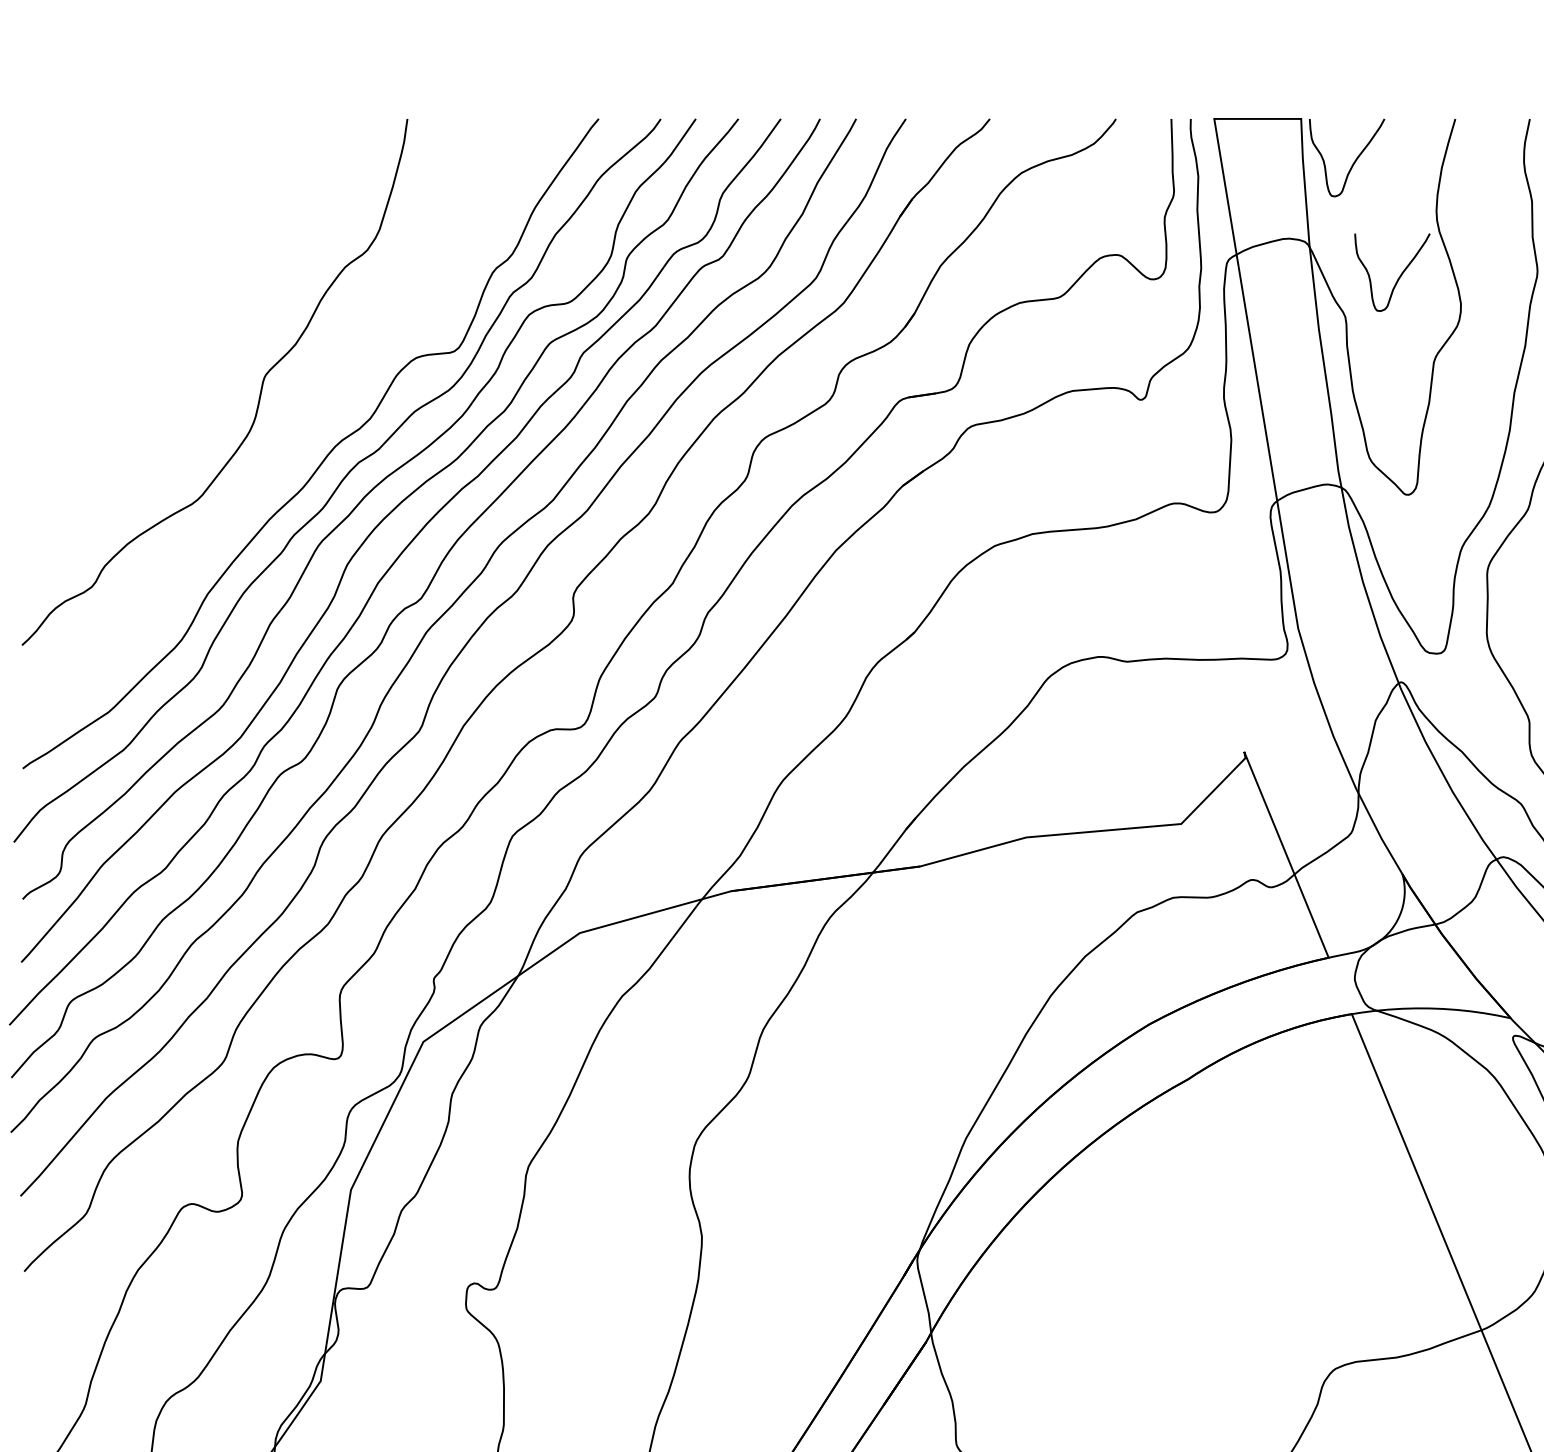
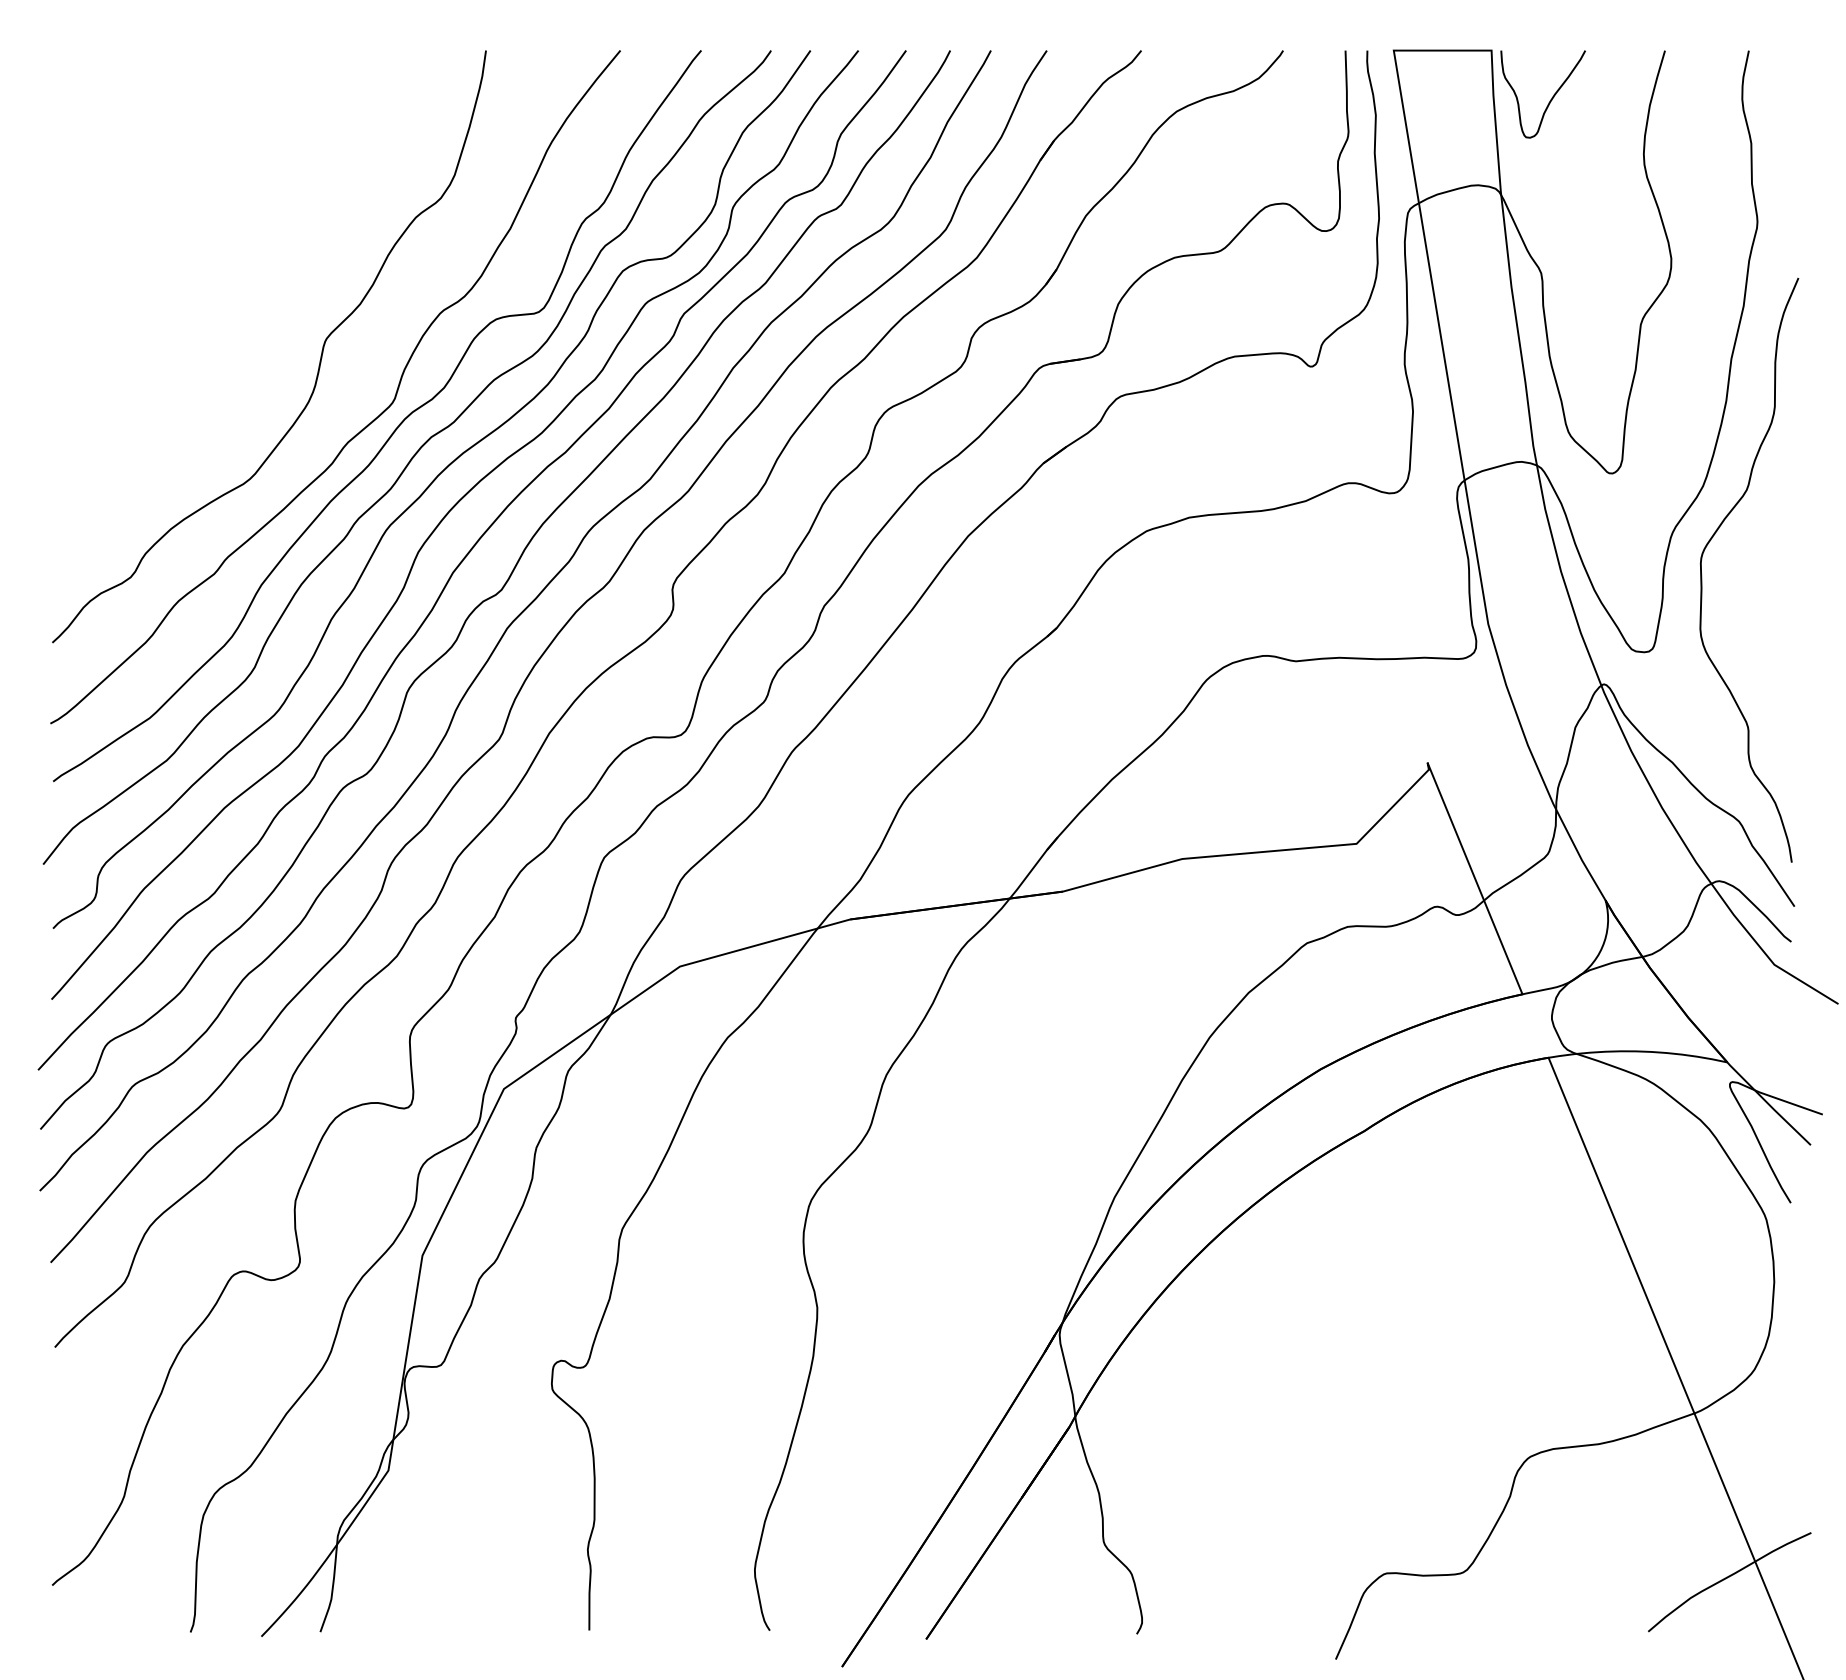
curve: (1398, 277) -> (1601, 228), removed
curve: (302, 450) -> (368, 423), added

